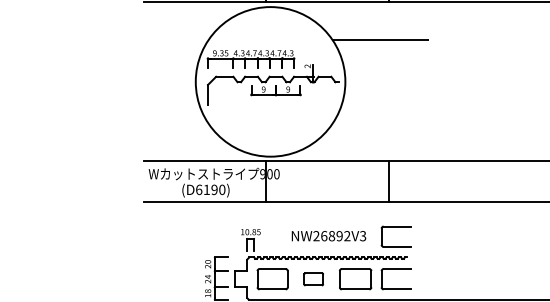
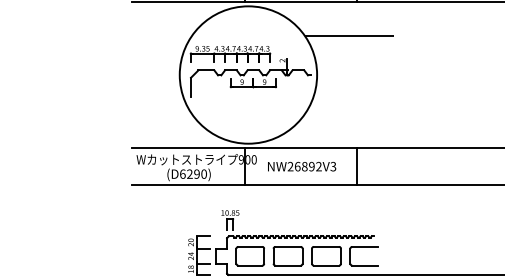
text: (206, 189) -> (189, 173), (D6190) -> (D6290)
part: (395, 227) -> (363, 208), removed
text: (329, 235) -> (302, 166), moved
part: (313, 279) -> (287, 256), size x1.67

